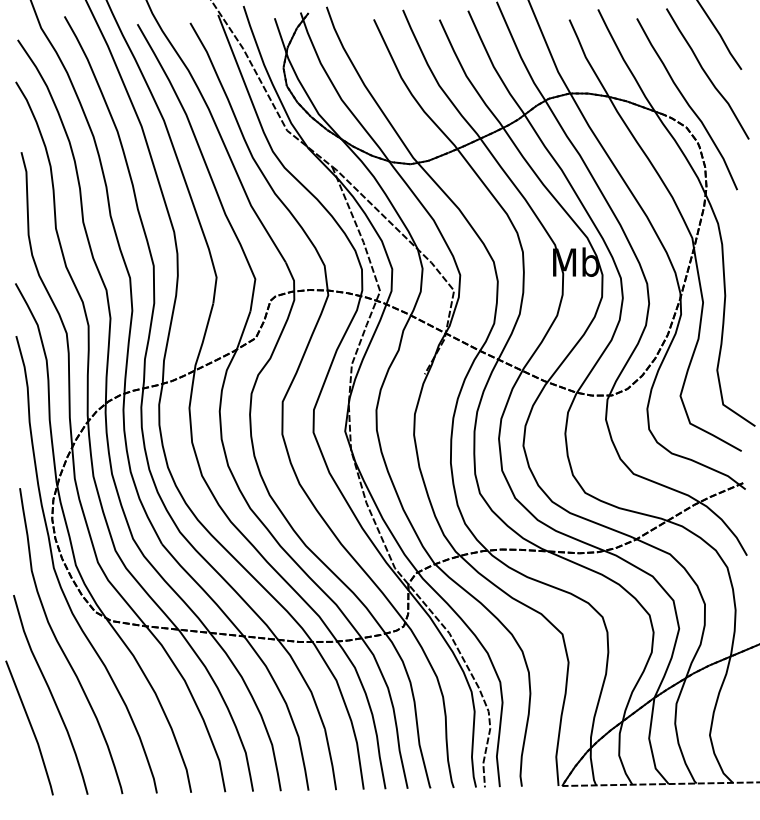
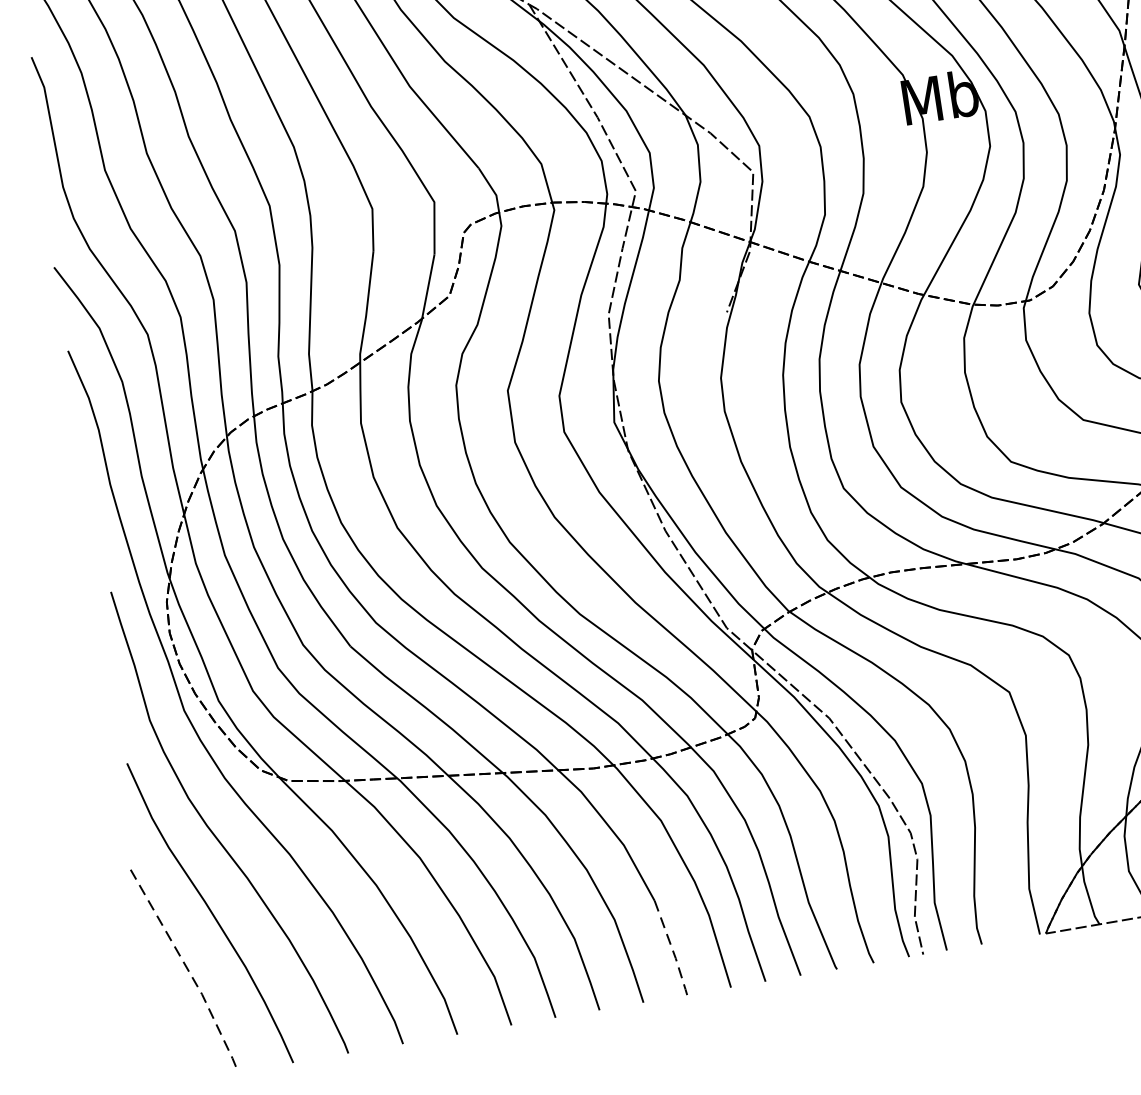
line: (32, 729) -> (189, 972), solid -> dashed
line: (331, 760) -> (672, 949), solid -> dashed

